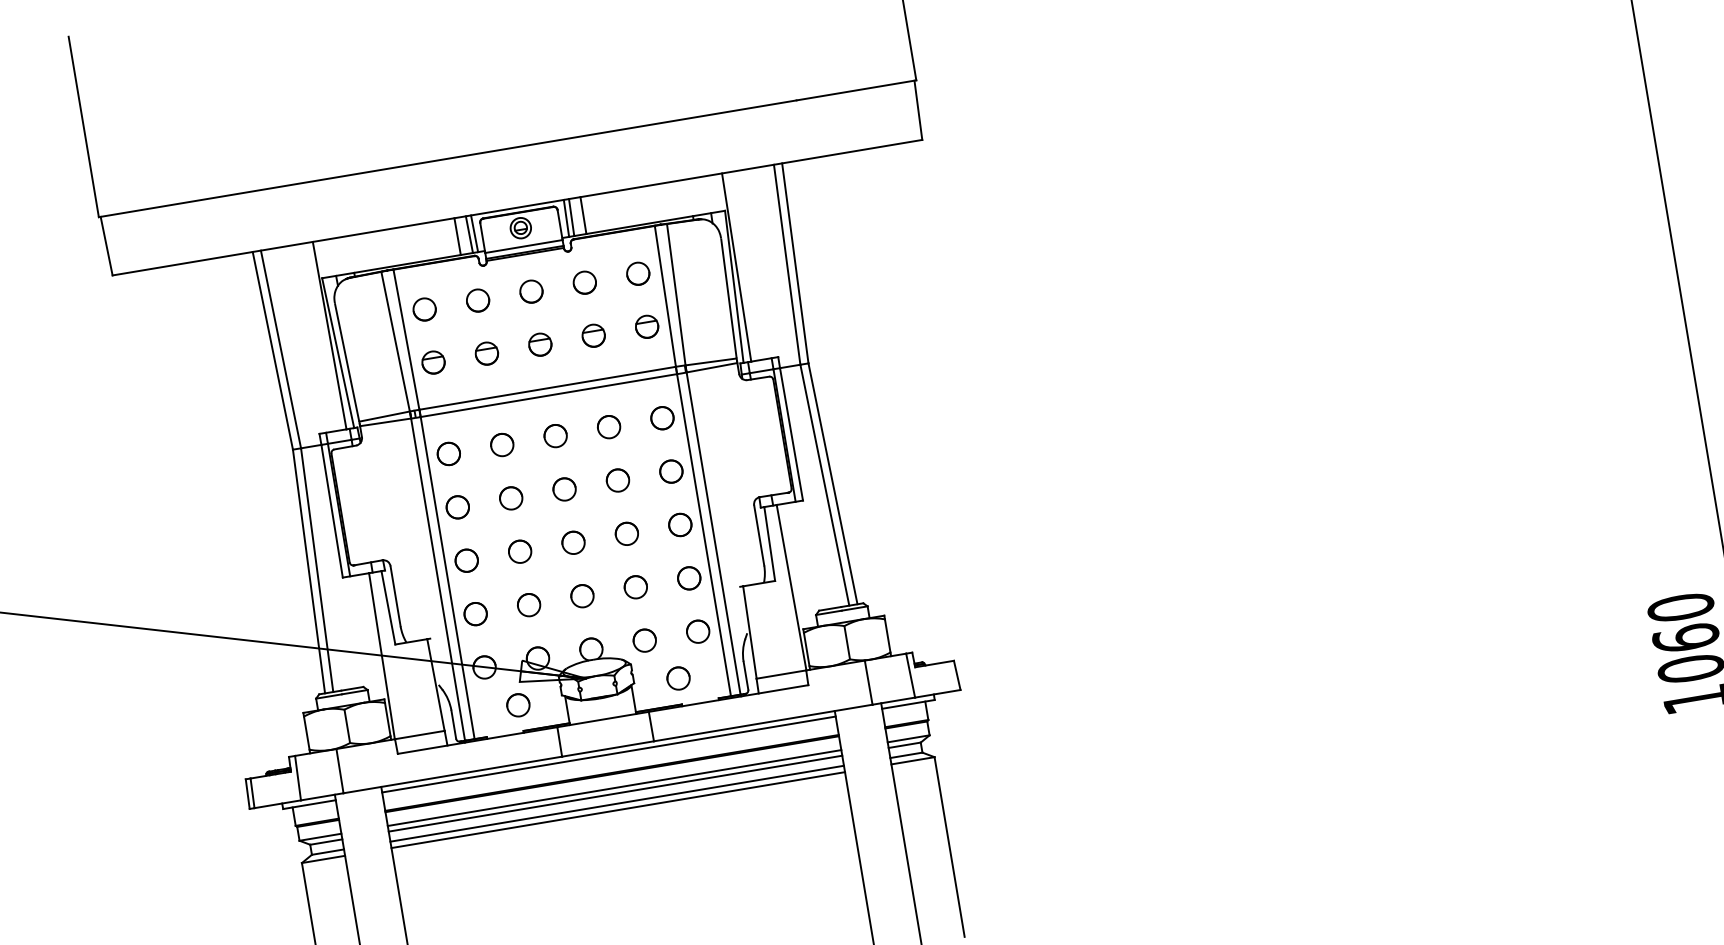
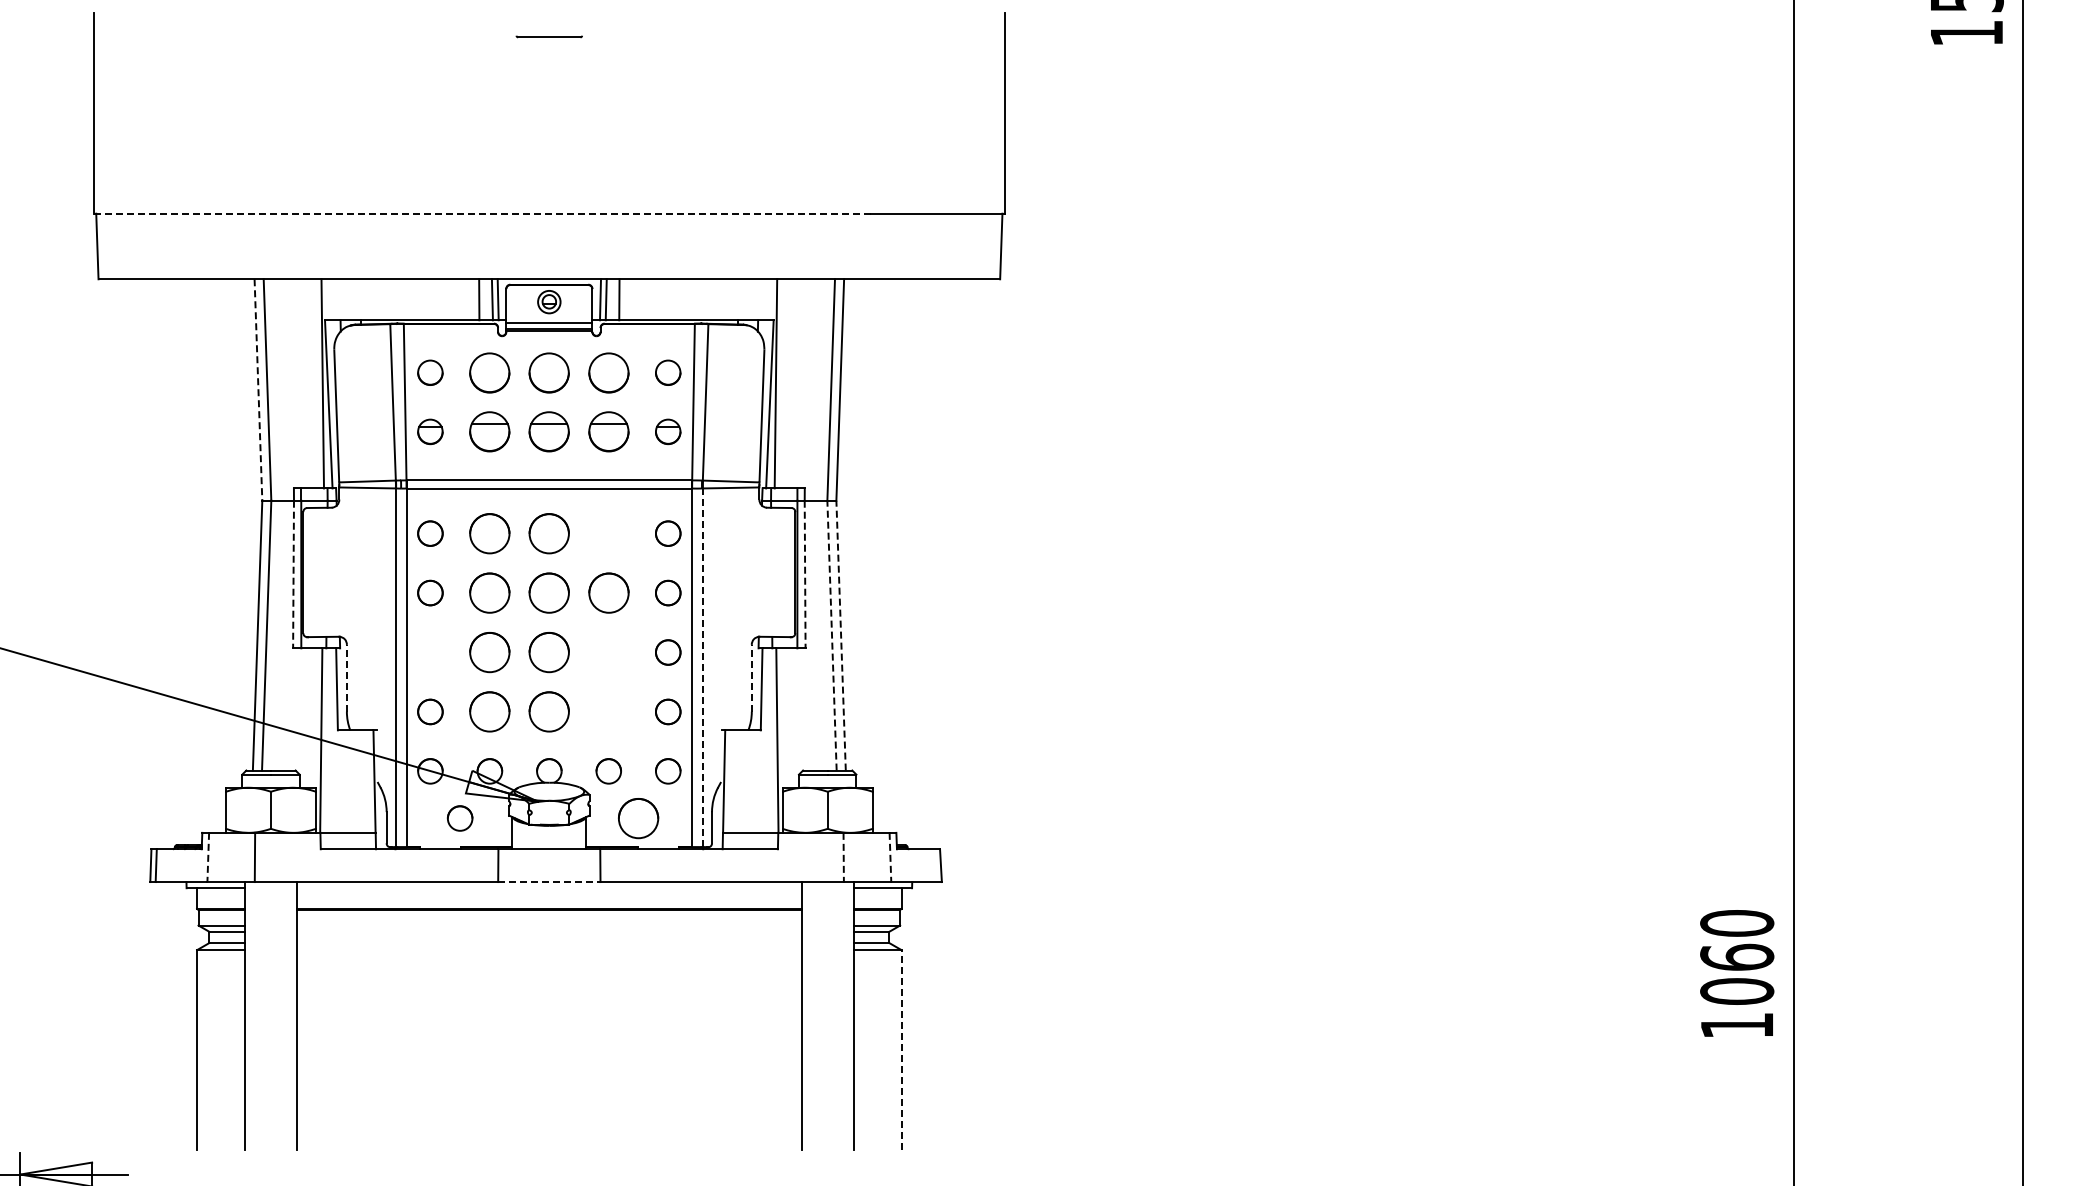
line: (448, 158) -> (483, 213), solid -> dashed
circle: (584, 282) -> (608, 372), size x1.6
circle: (531, 291) -> (549, 372), size x1.6
part: (477, 300) -> (489, 372), size x1.6
part: (593, 335) -> (608, 431), size x1.6
part: (540, 344) -> (549, 431), size x1.6
line: (272, 351) -> (258, 390), solid -> dashed
part: (486, 353) -> (489, 431), size x1.6
circle: (608, 427) -> (608, 533), removed
line: (791, 434) -> (805, 574), solid -> dashed
circle: (555, 435) -> (549, 533), size x1.6
part: (501, 444) -> (489, 533), size x1.6
part: (617, 480) -> (608, 592), size x1.6
line: (833, 483) -> (841, 635), solid -> dashed
line: (825, 485) -> (832, 635), solid -> dashed
part: (564, 488) -> (549, 592), size x1.6
part: (510, 497) -> (489, 592), size x1.6
line: (332, 511) -> (293, 574), solid -> dashed
circle: (626, 533) -> (608, 652), removed
line: (713, 533) -> (702, 667), solid -> dashed
line: (758, 534) -> (751, 677), solid -> dashed
circle: (573, 542) -> (549, 652), size x1.6
part: (519, 551) -> (489, 652), size x1.6
circle: (466, 560) -> (430, 652), removed
part: (635, 586) -> (608, 711), removed
line: (395, 595) -> (346, 677), solid -> dashed
part: (582, 595) -> (549, 711), size x1.6
part: (528, 604) -> (489, 711), size x1.6
line: (910, 675) -> (890, 857), solid -> dashed
circle: (678, 678) -> (638, 818), size x1.6
line: (868, 682) -> (843, 857), solid -> dashed
line: (608, 749) -> (549, 882), solid -> dashed
line: (608, 754) -> (548, 888), removed
line: (298, 778) -> (208, 857), solid -> dashed
line: (613, 788) -> (548, 925), removed
line: (614, 793) -> (548, 931), removed
line: (616, 804) -> (548, 943), removed
line: (617, 810) -> (548, 950), removed
line: (949, 846) -> (901, 1049), solid -> dashed

